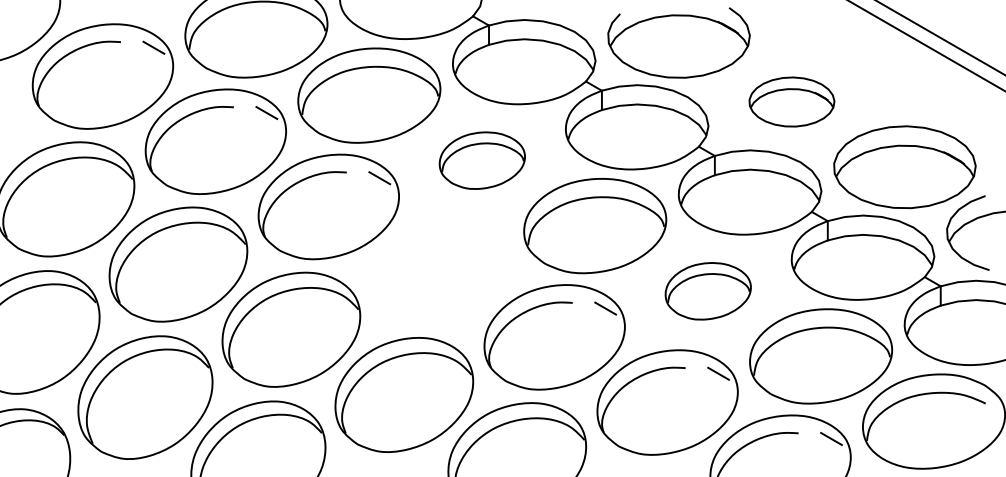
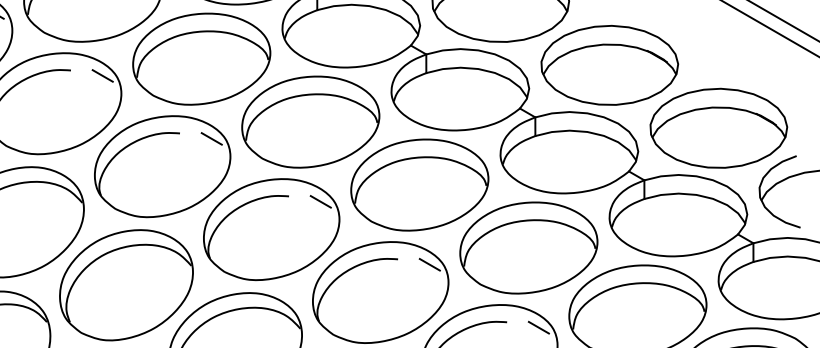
part: (791, 101) -> (609, 64), size x1.67
part: (482, 160) -> (311, 121), size x1.67
part: (441, 272) -> (271, 229), added
part: (708, 291) -> (529, 248), size x1.67

